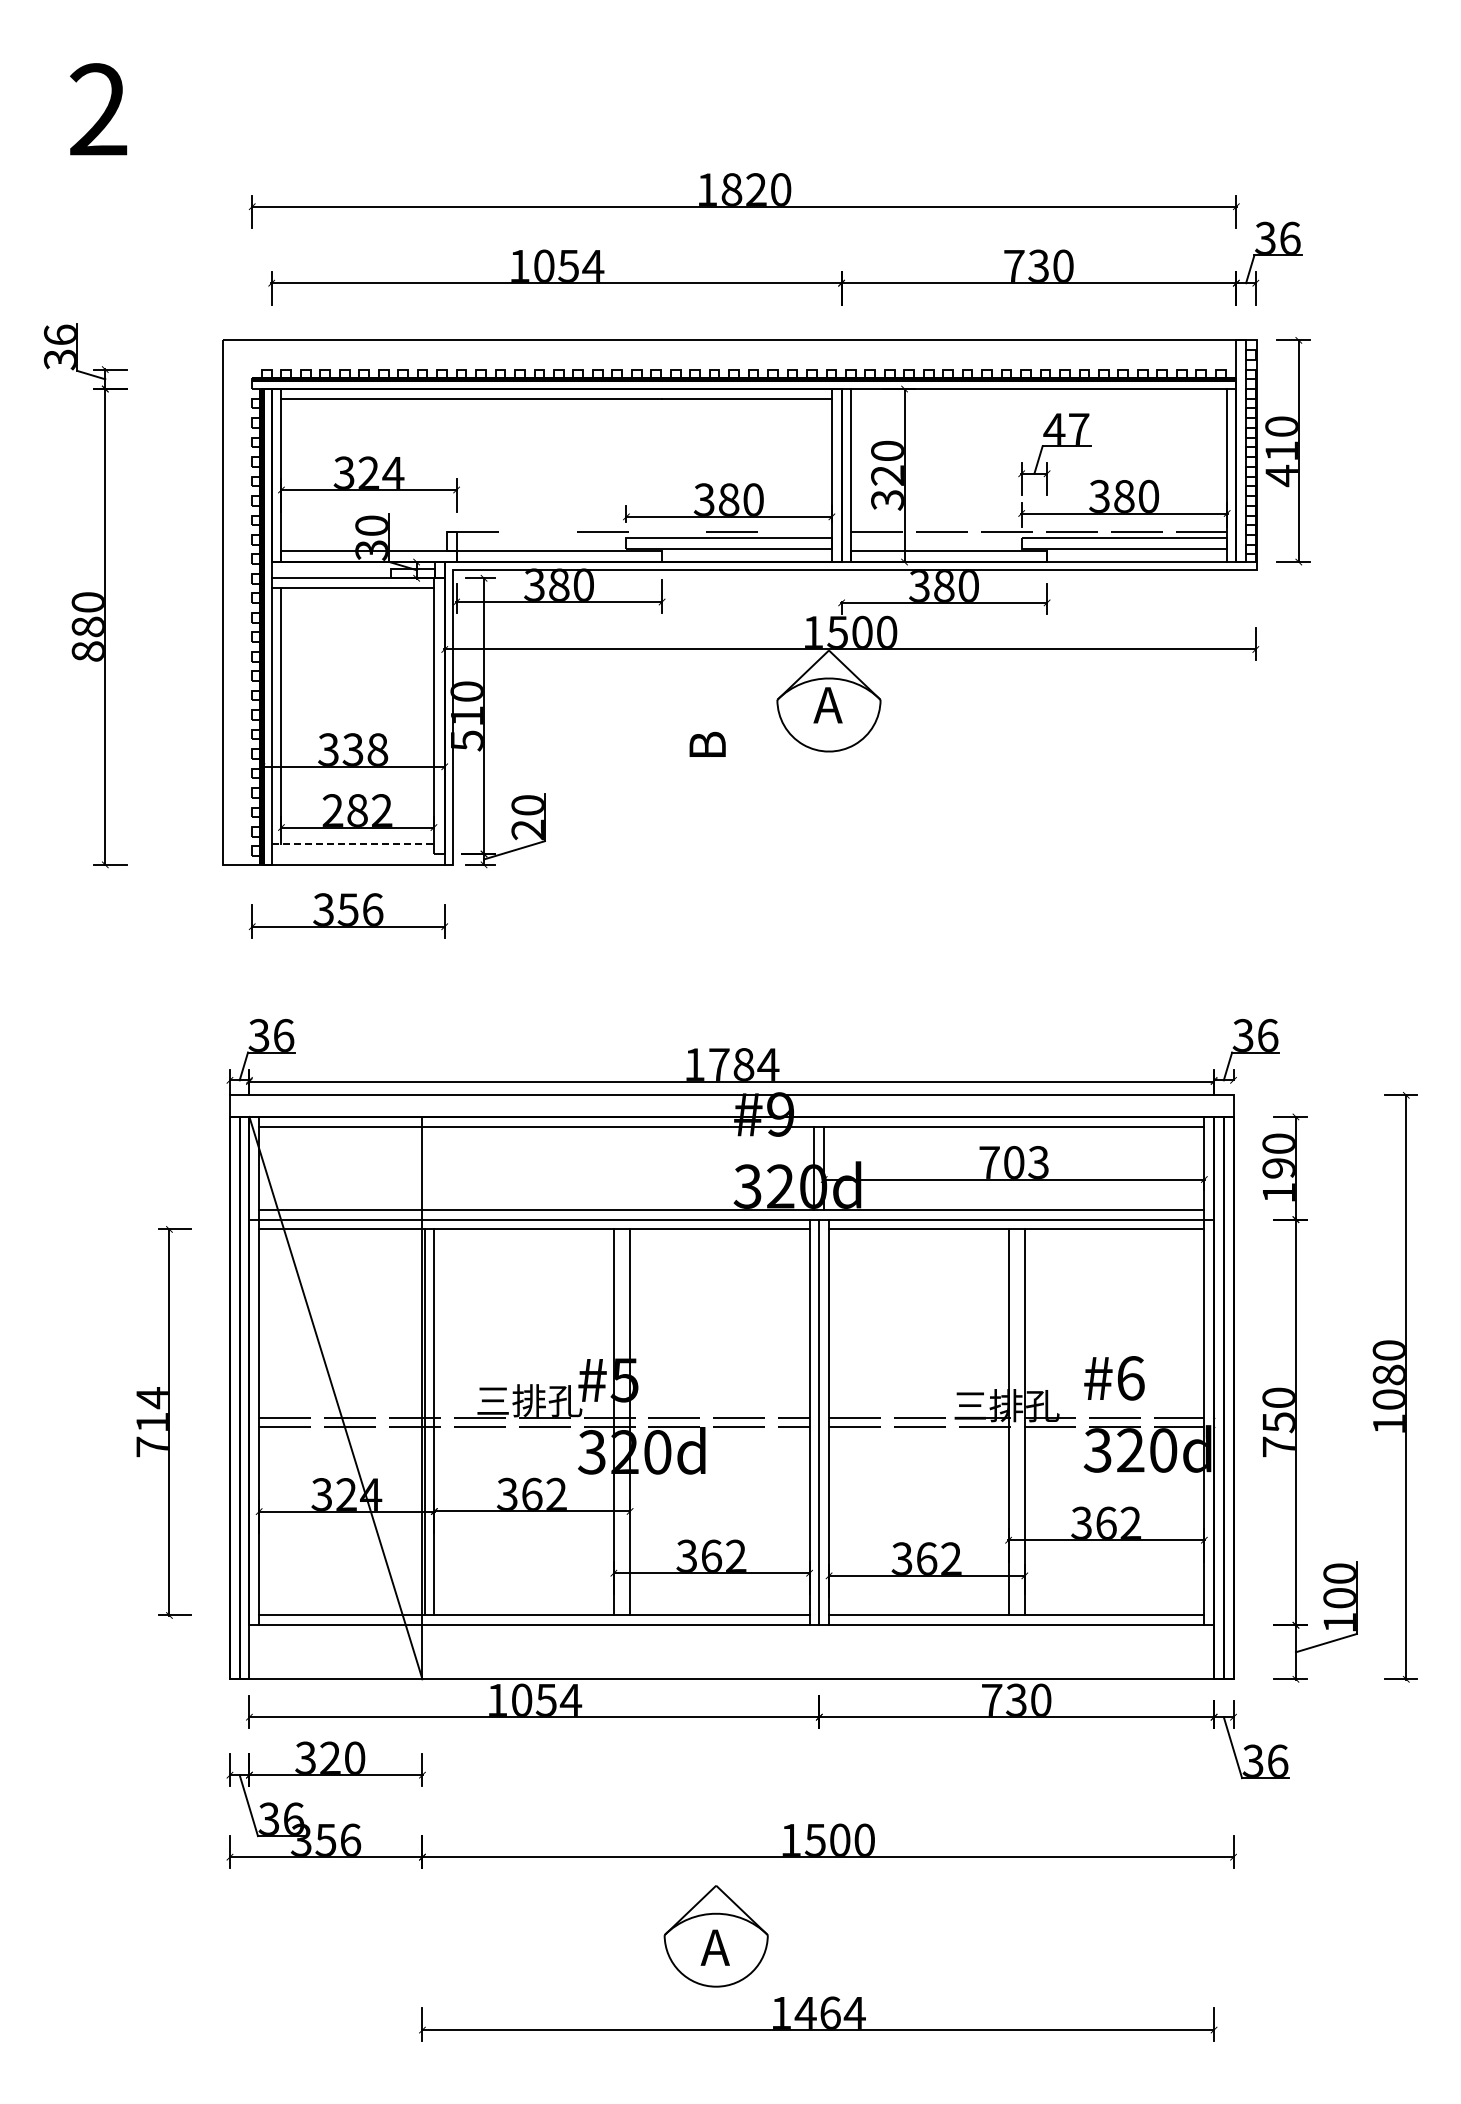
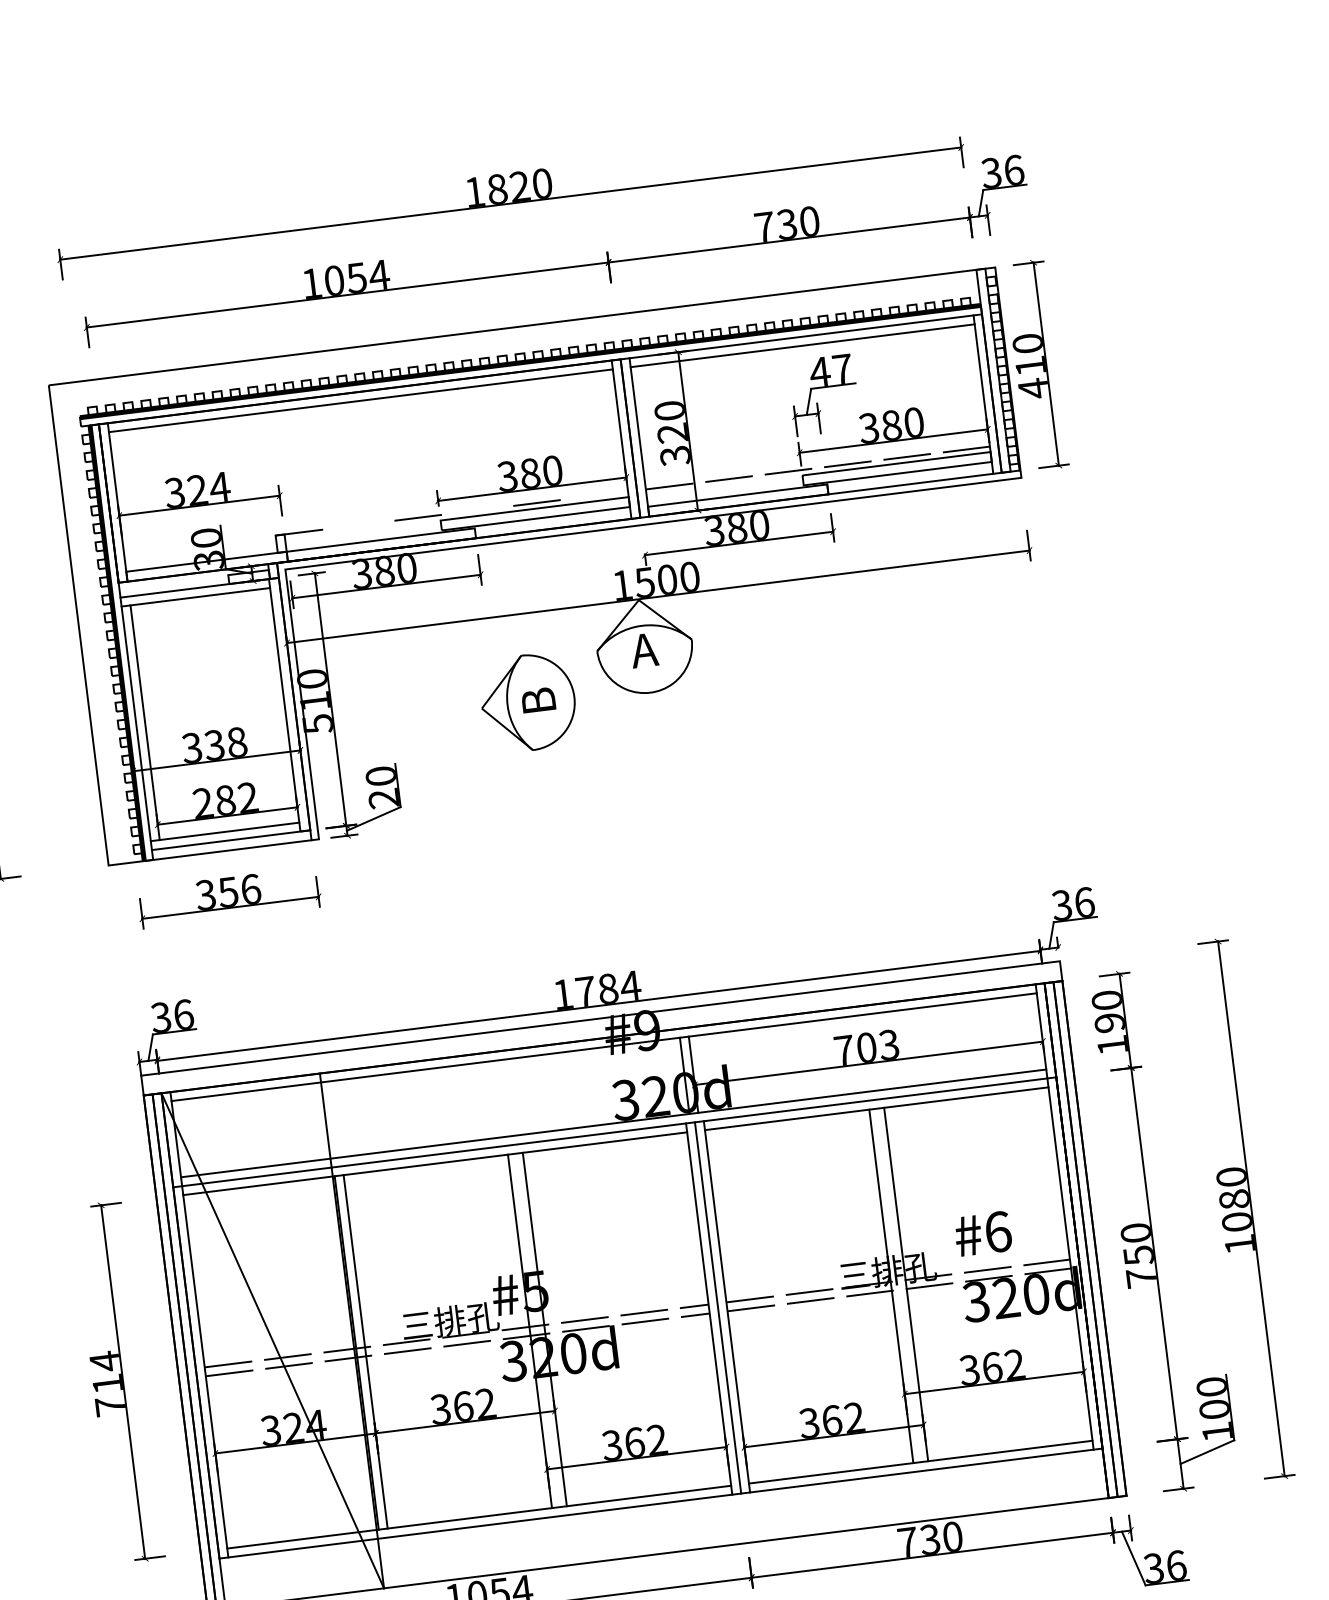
line: (1039, 398) -> (802, 345), added
part: (696, 745) -> (528, 702), added
line: (353, 844) -> (225, 831), dashed -> solid
line: (357, 854) -> (230, 840), added

